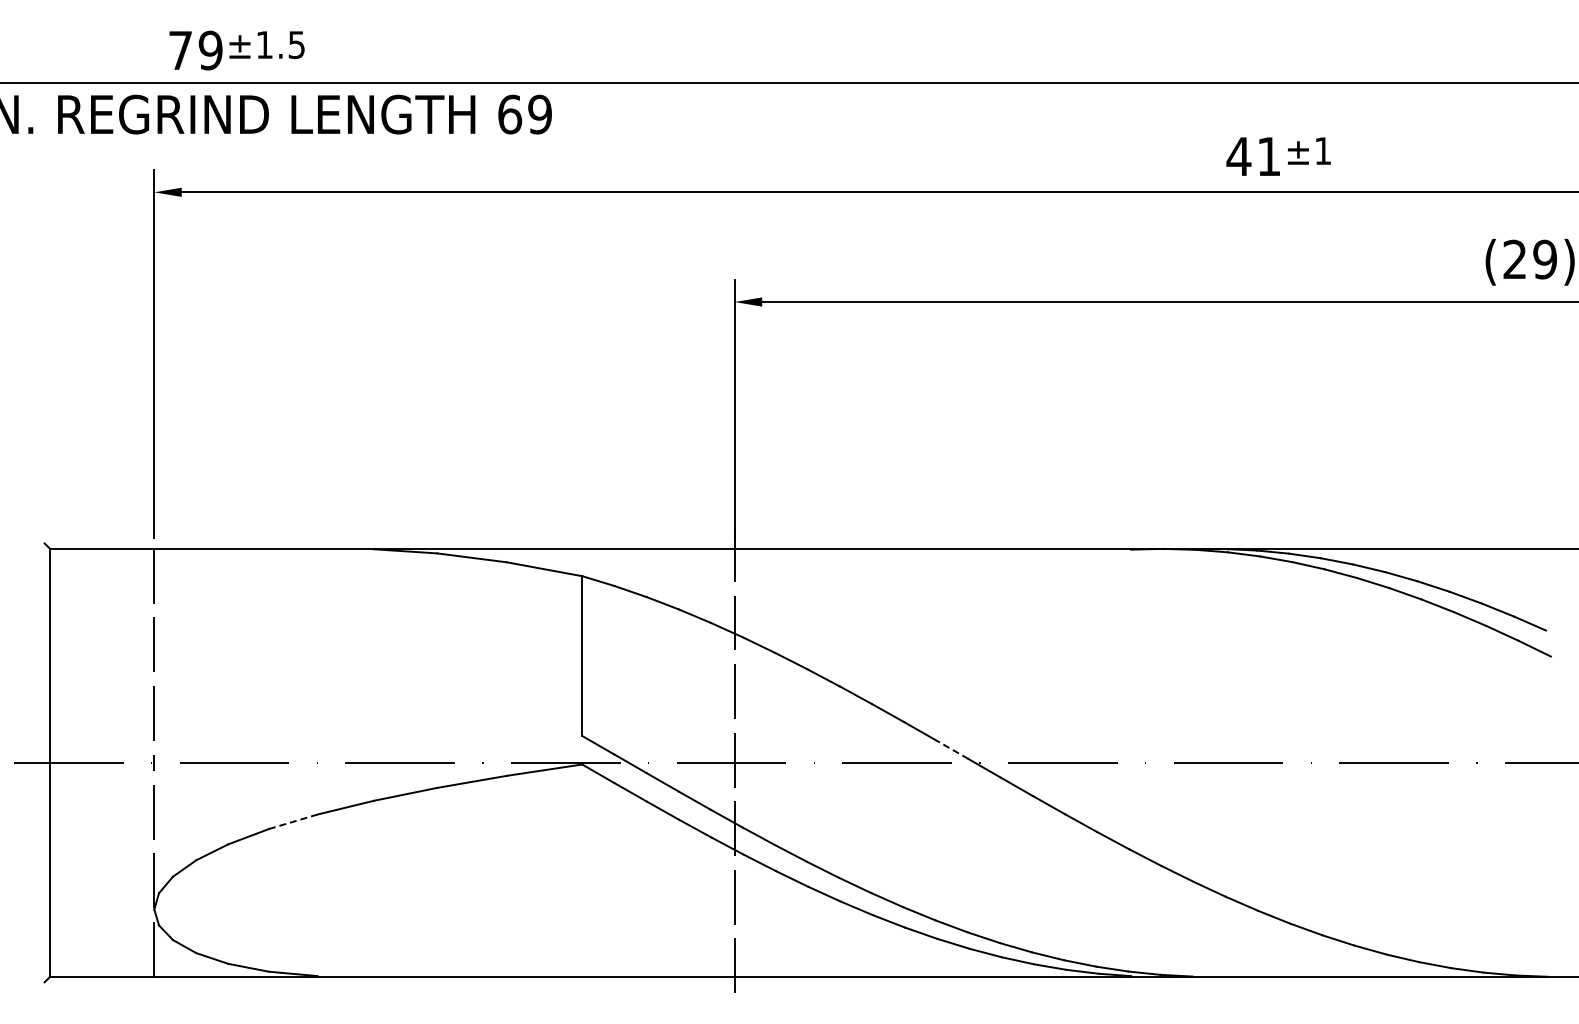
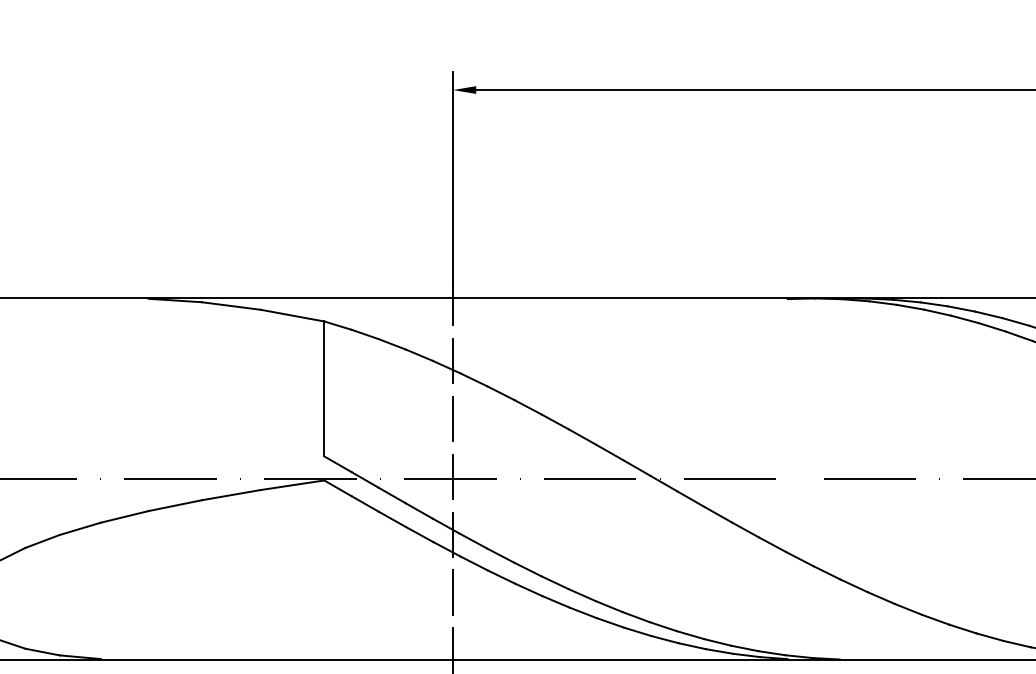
line: (952, 749) -> (636, 467), dashed -> solid
line: (293, 821) -> (80, 528), dashed -> solid

